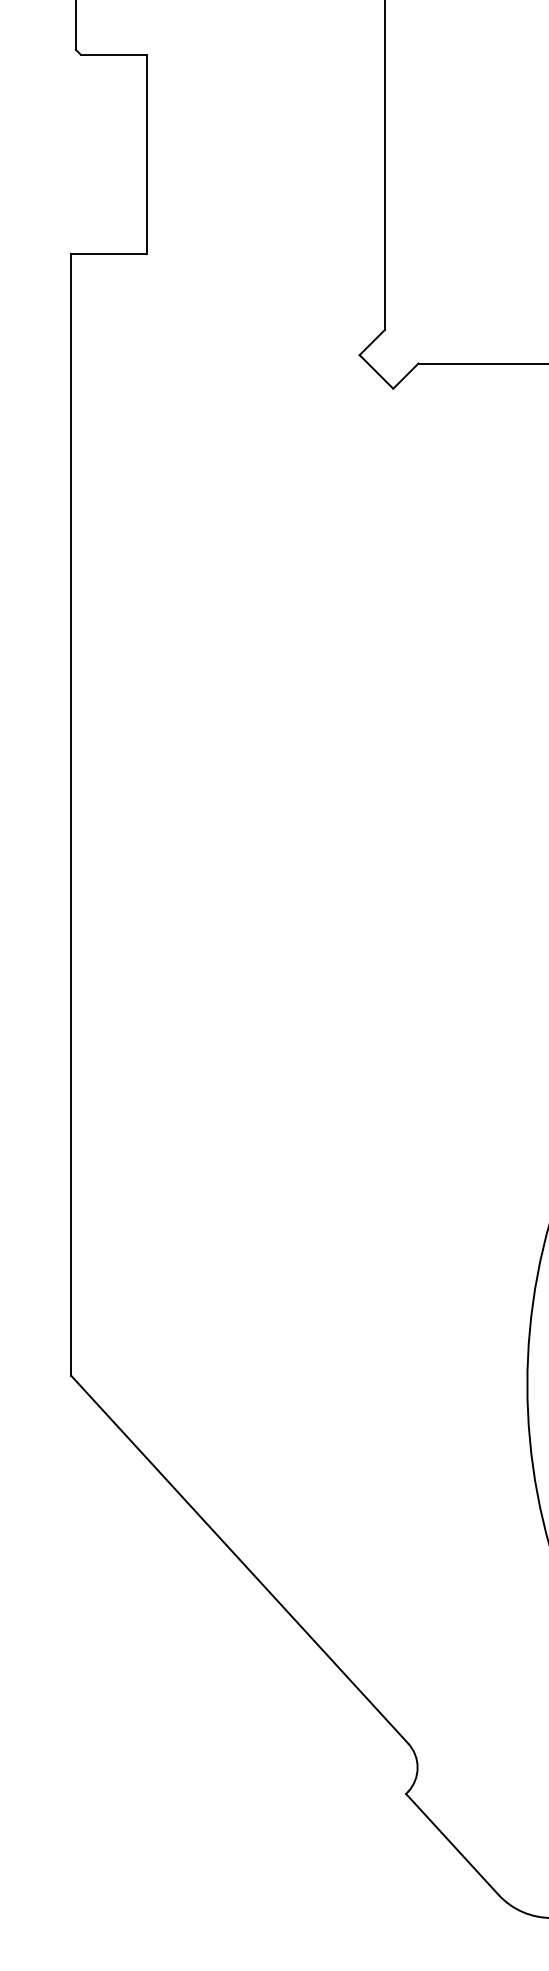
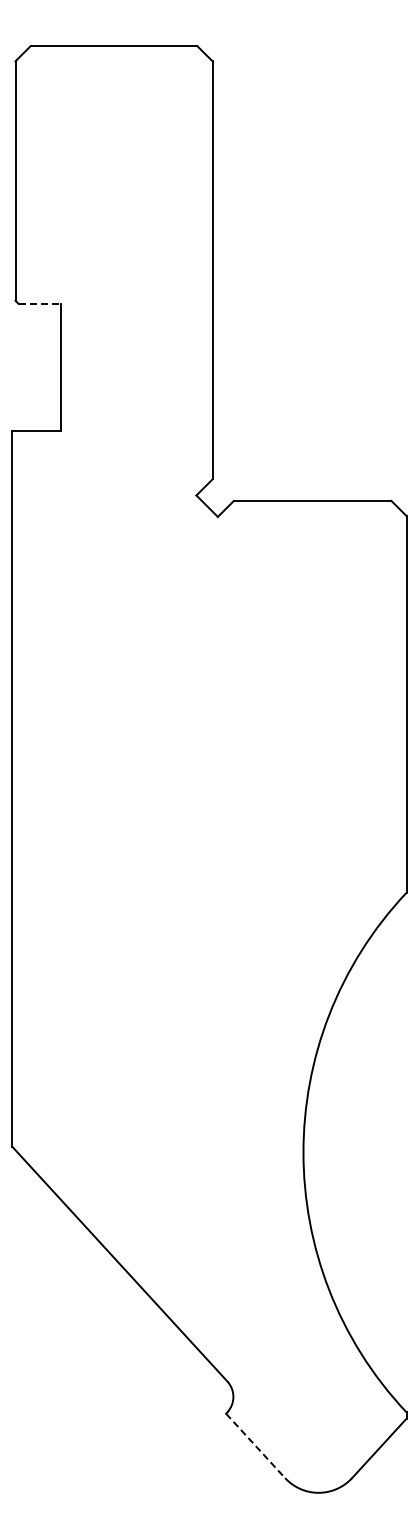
line: (115, 54) -> (40, 303), solid -> dashed
line: (452, 1843) -> (255, 1445), solid -> dashed

